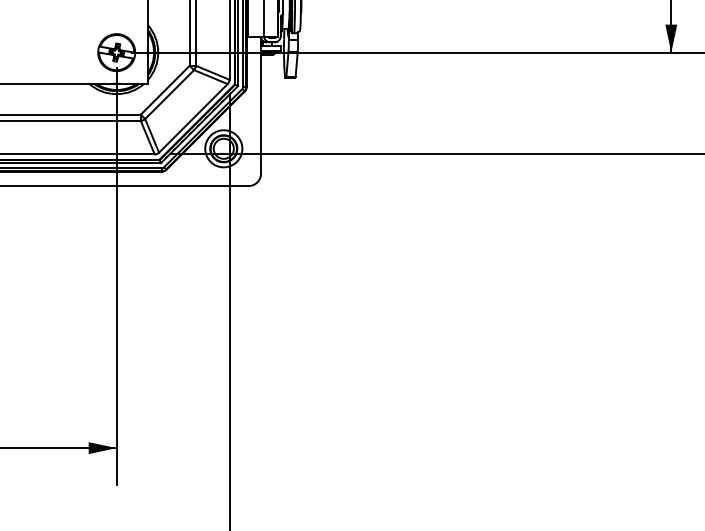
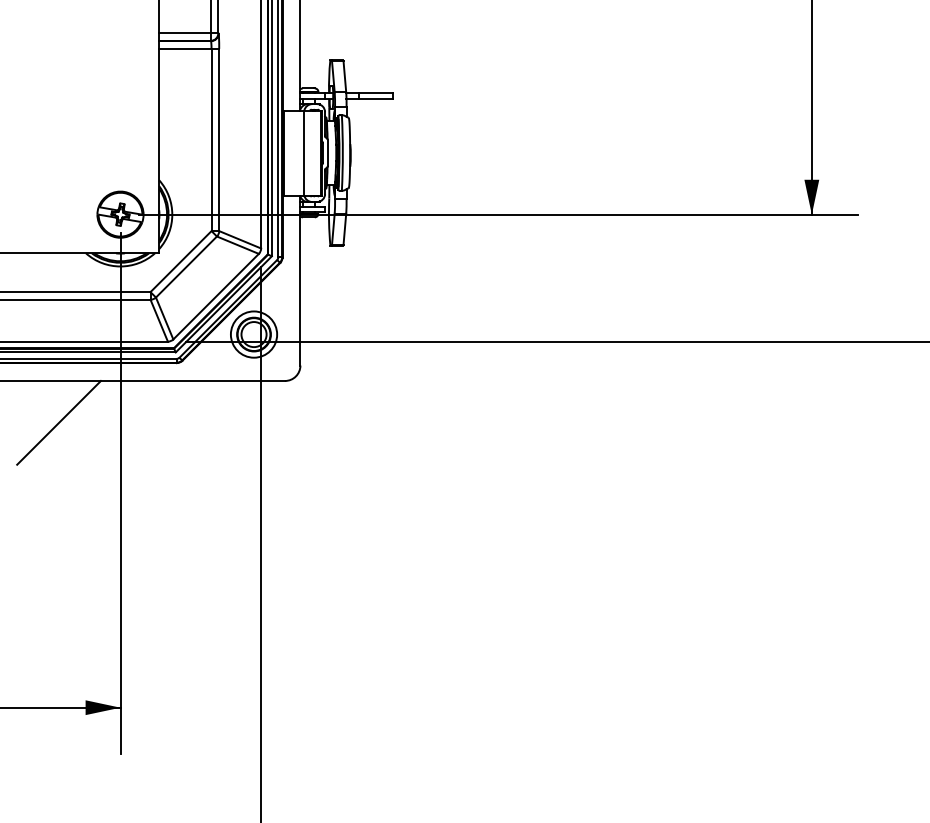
line: (66, 219) -> (58, 422), added

